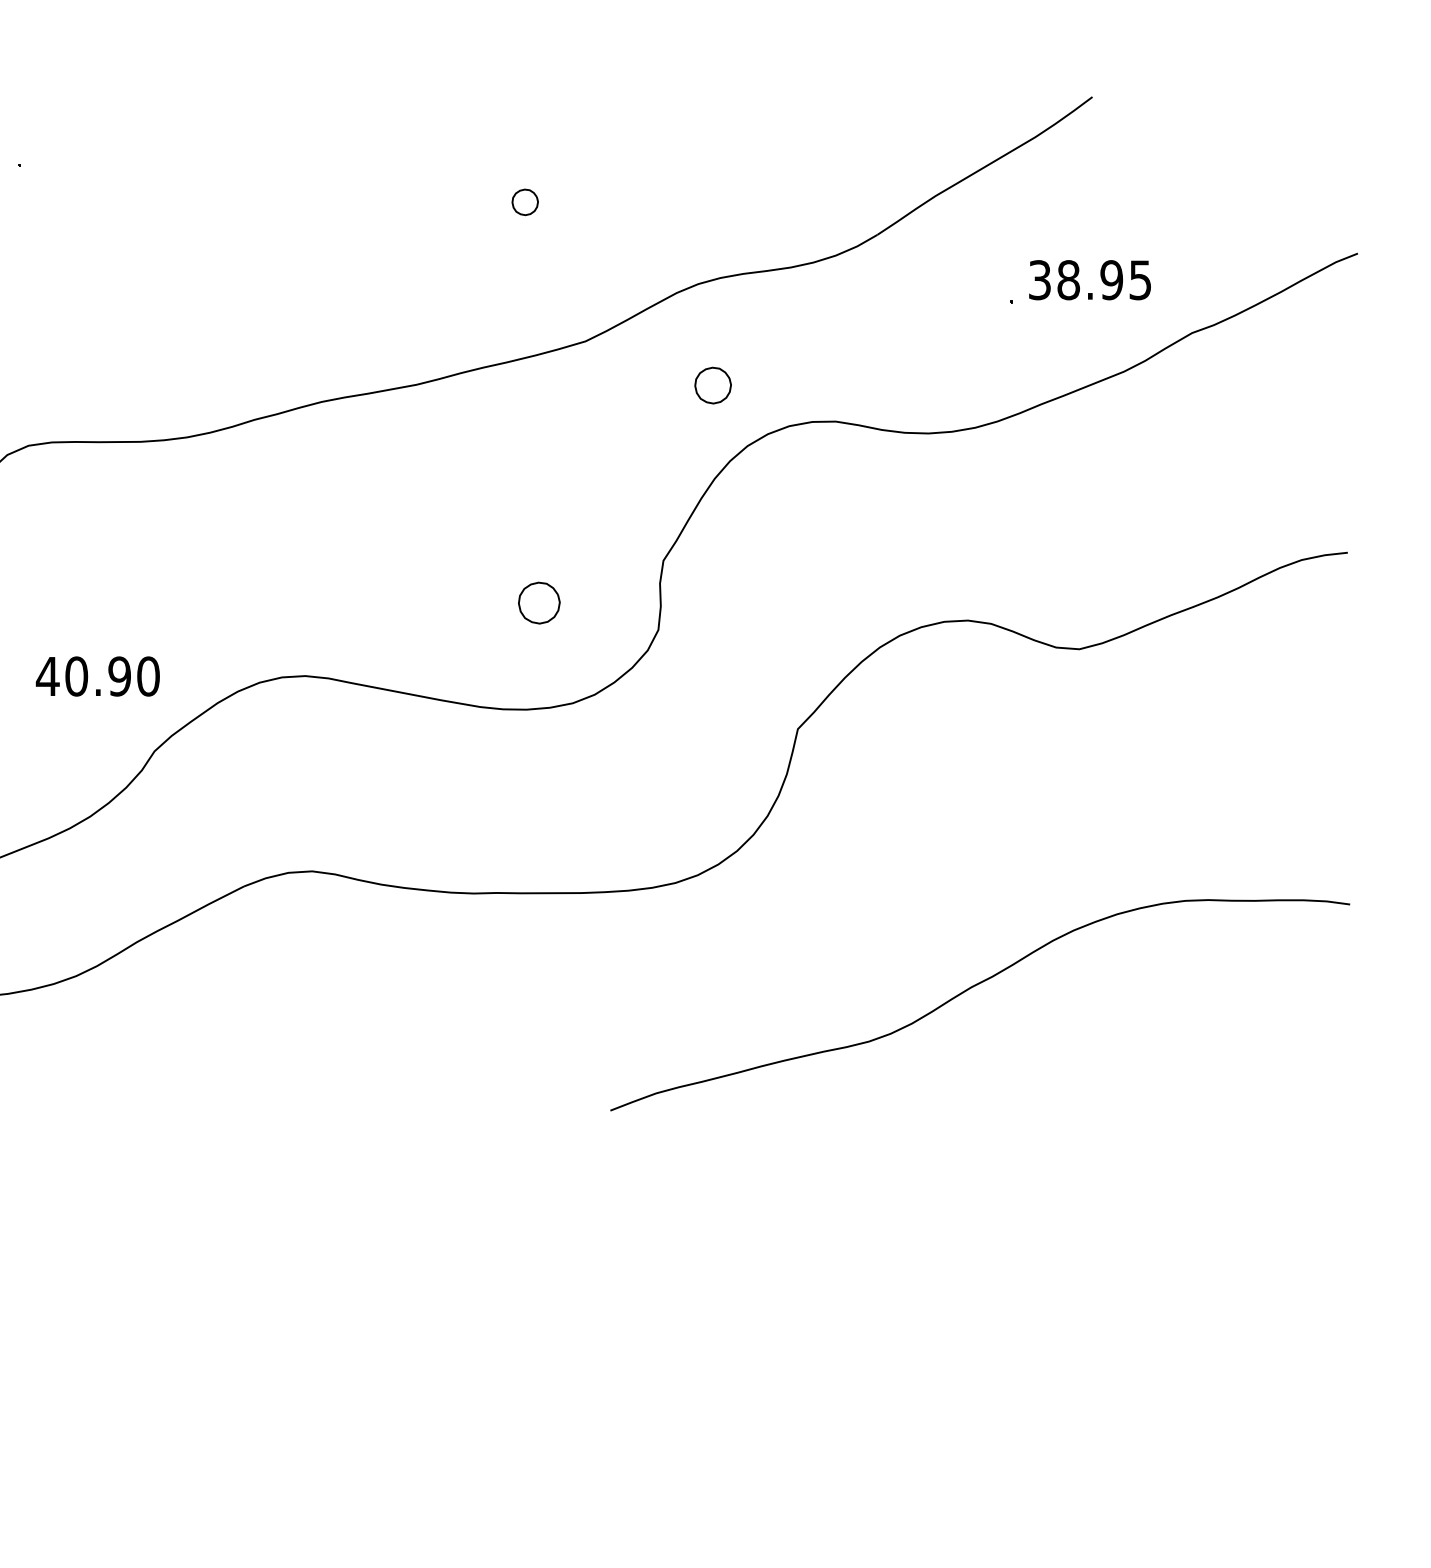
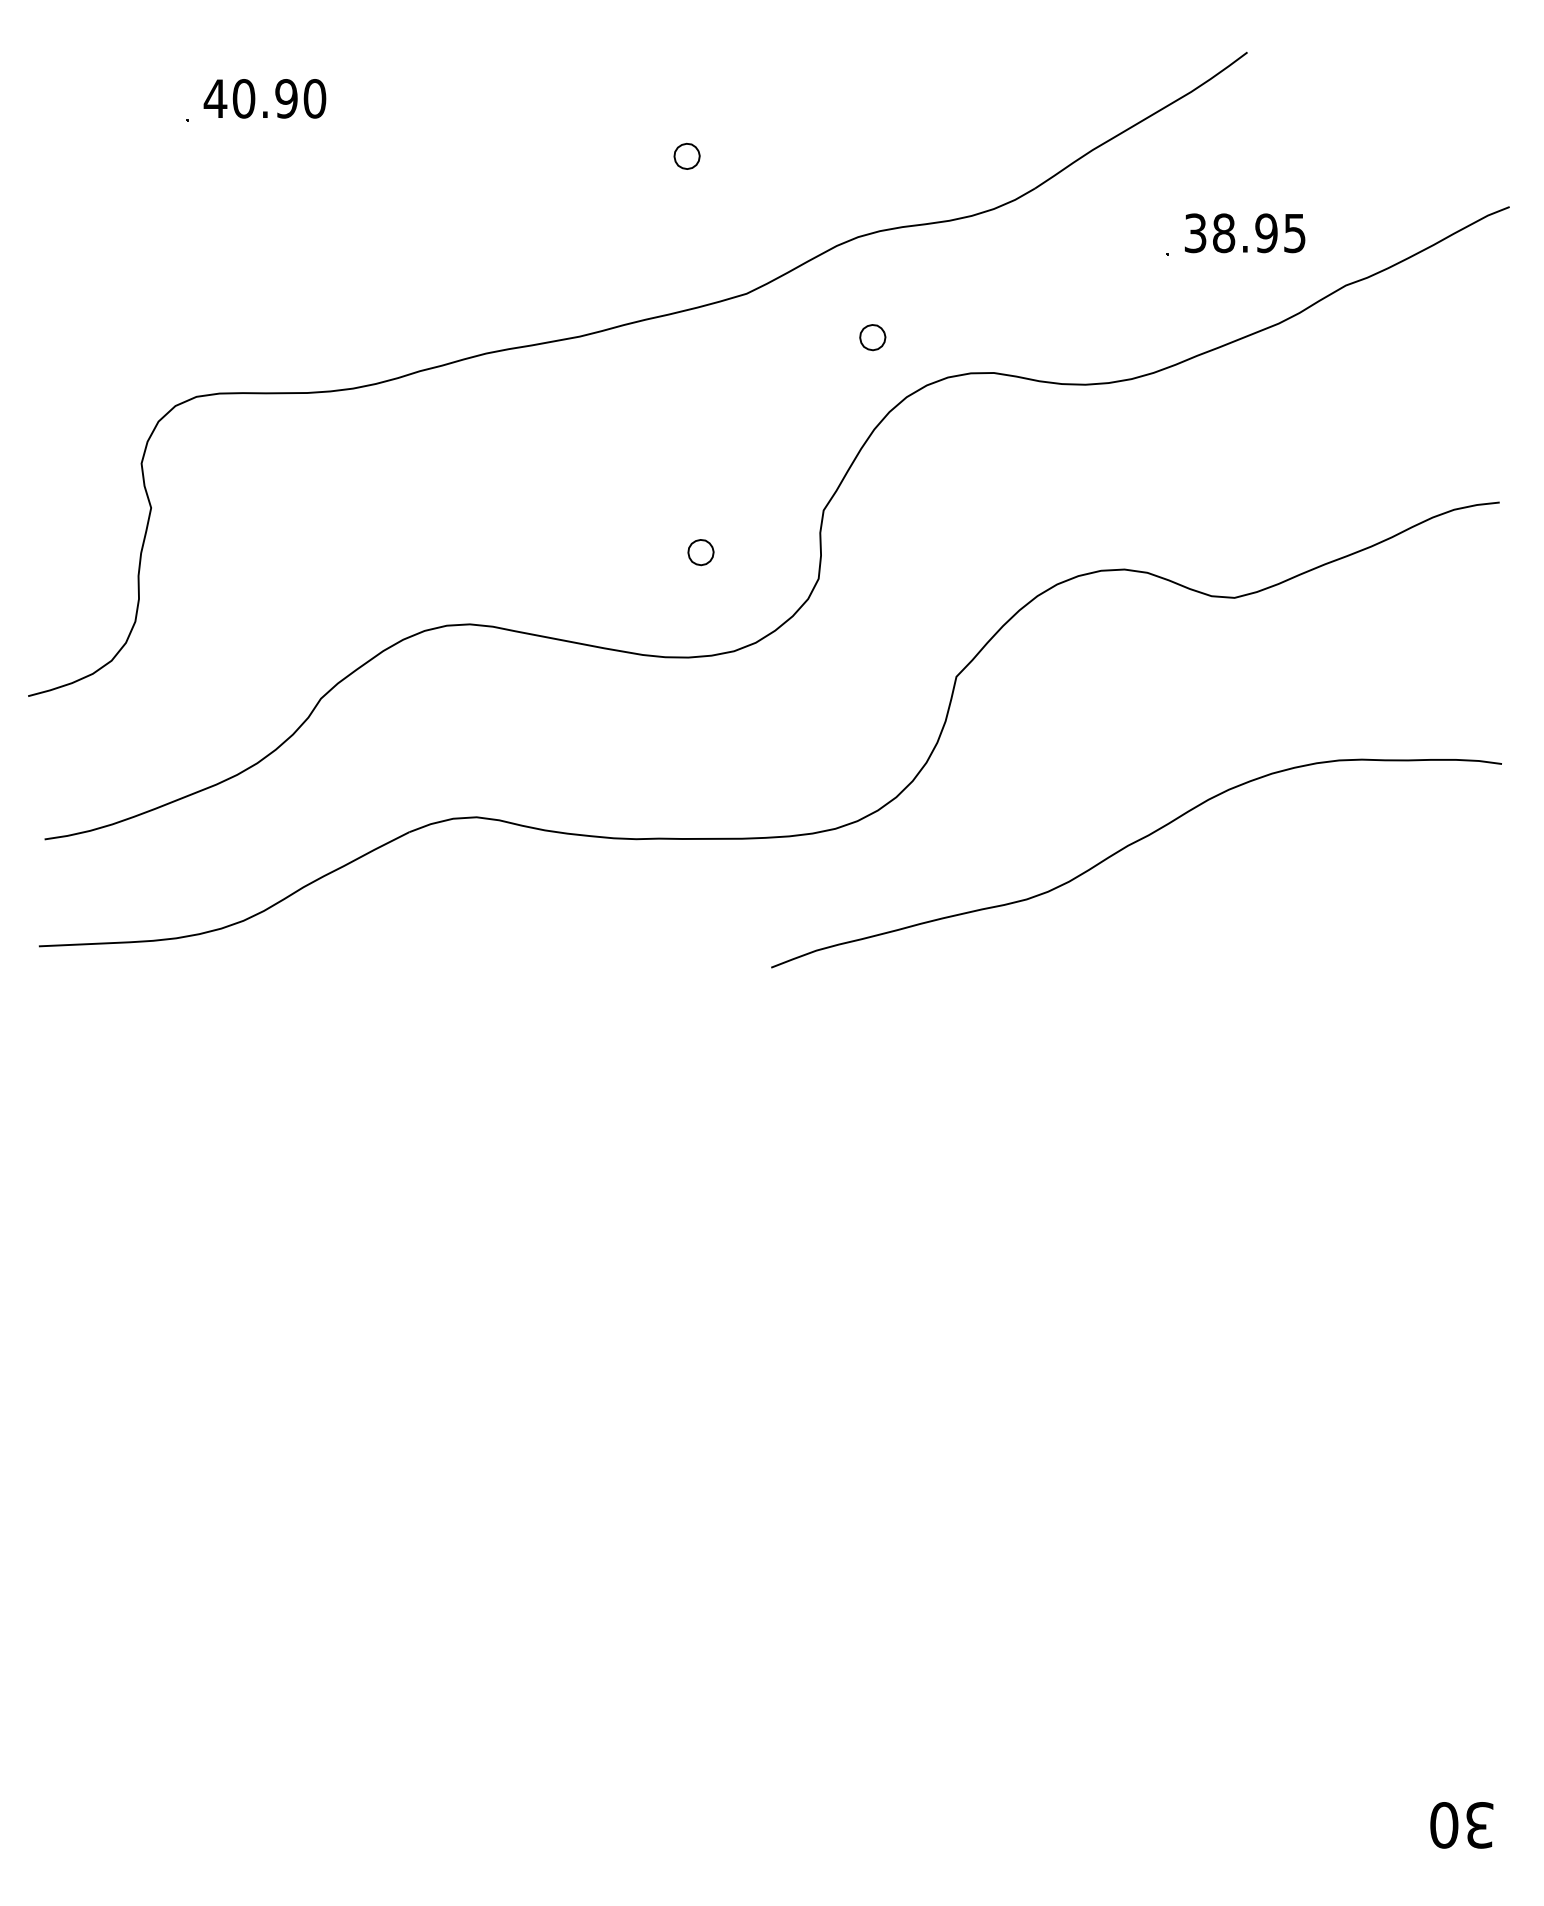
part: (712, 385) -> (872, 337), size x0.71
part: (538, 603) -> (700, 552), size x0.62
text: (97, 676) -> (264, 98), moved
curve: (971, 989) -> (1127, 847), moved

